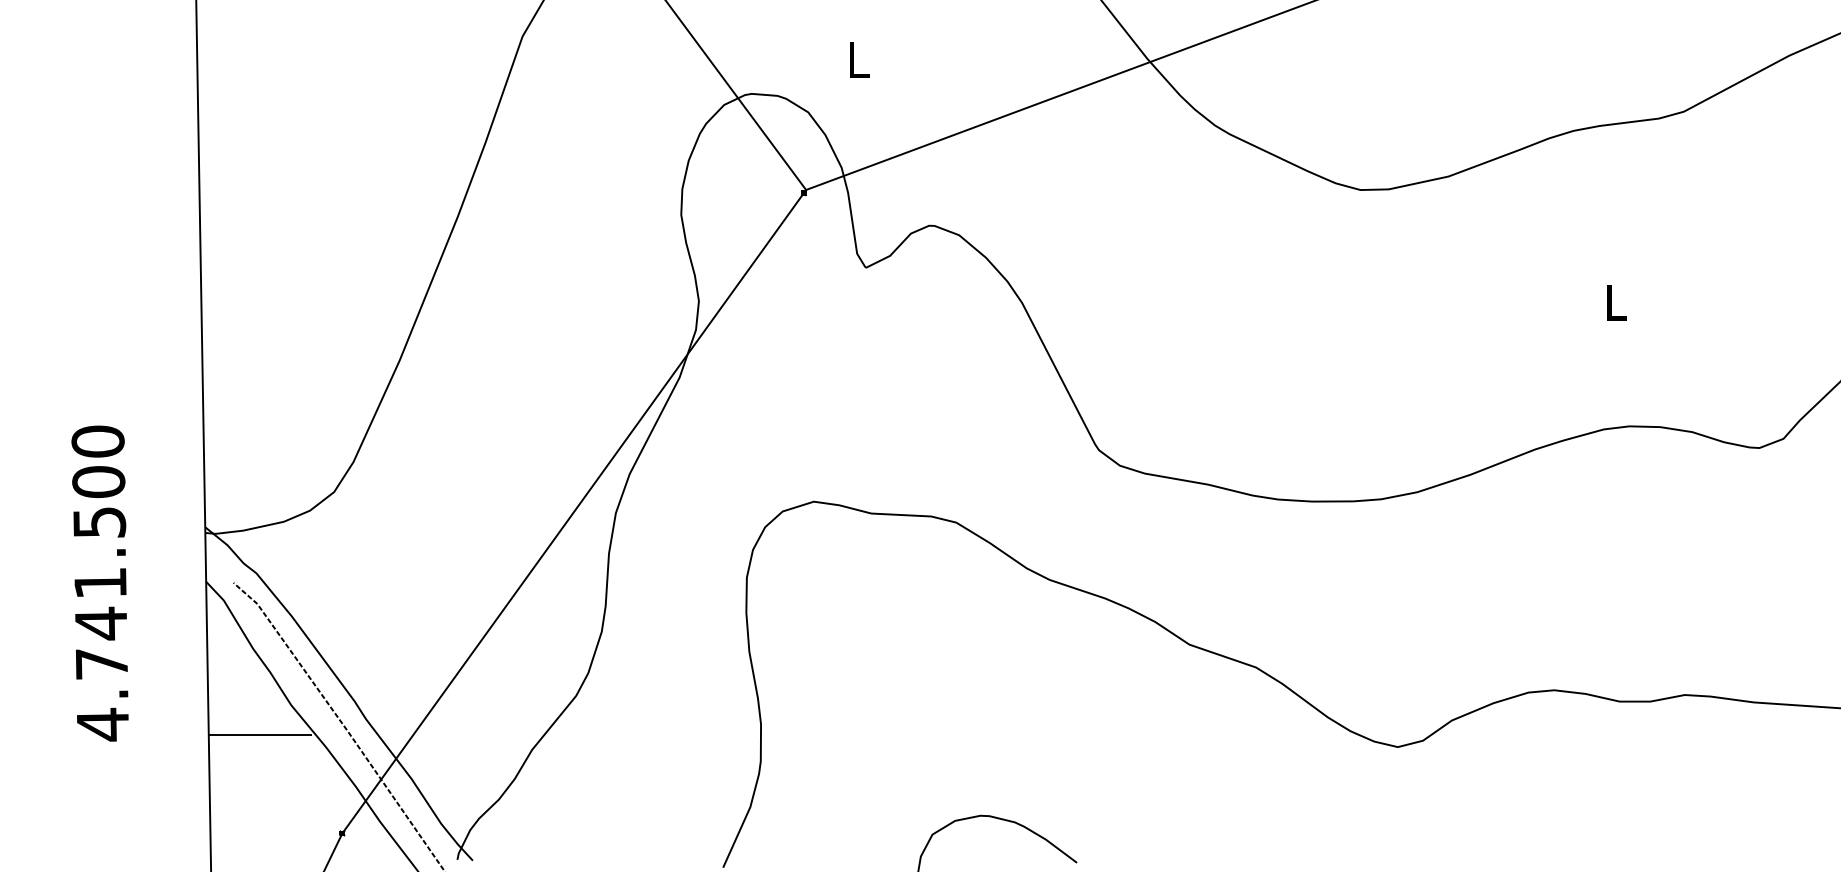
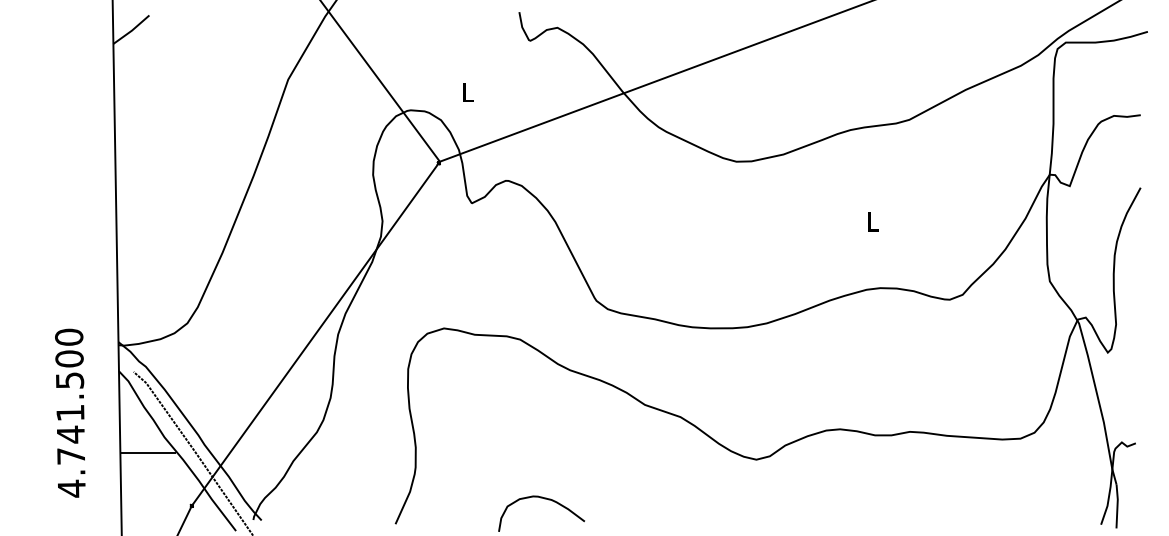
text: (100, 582) -> (70, 412), moved

